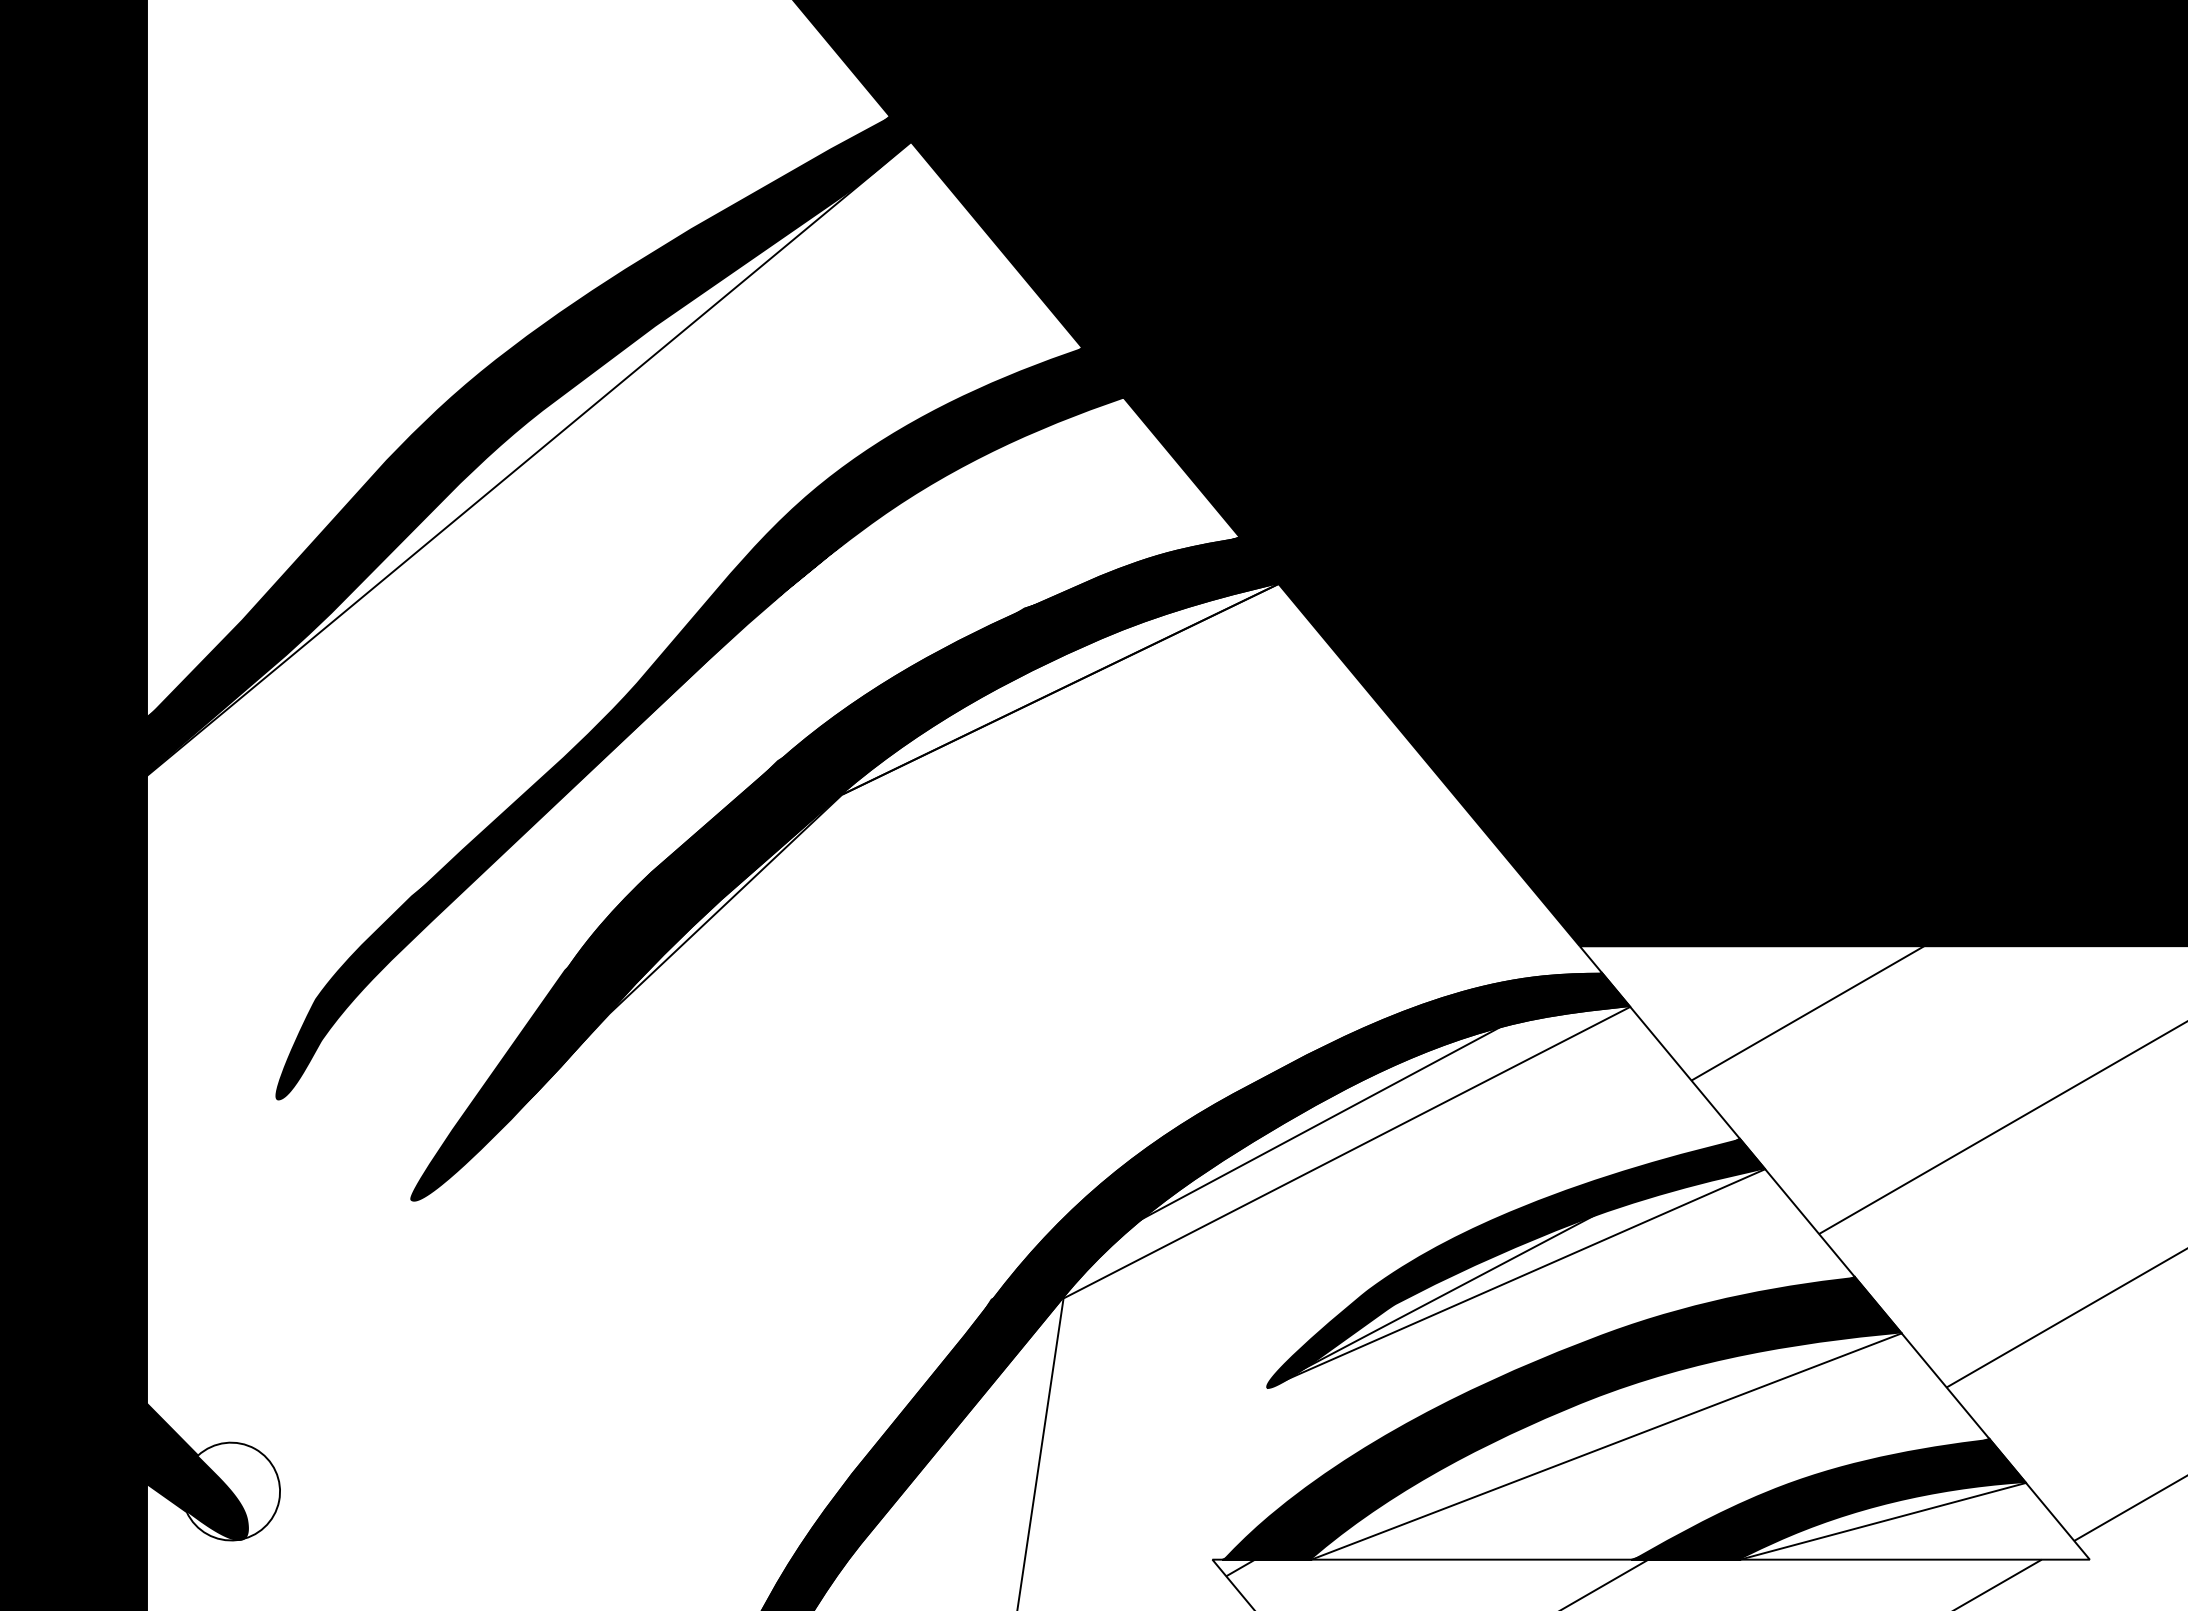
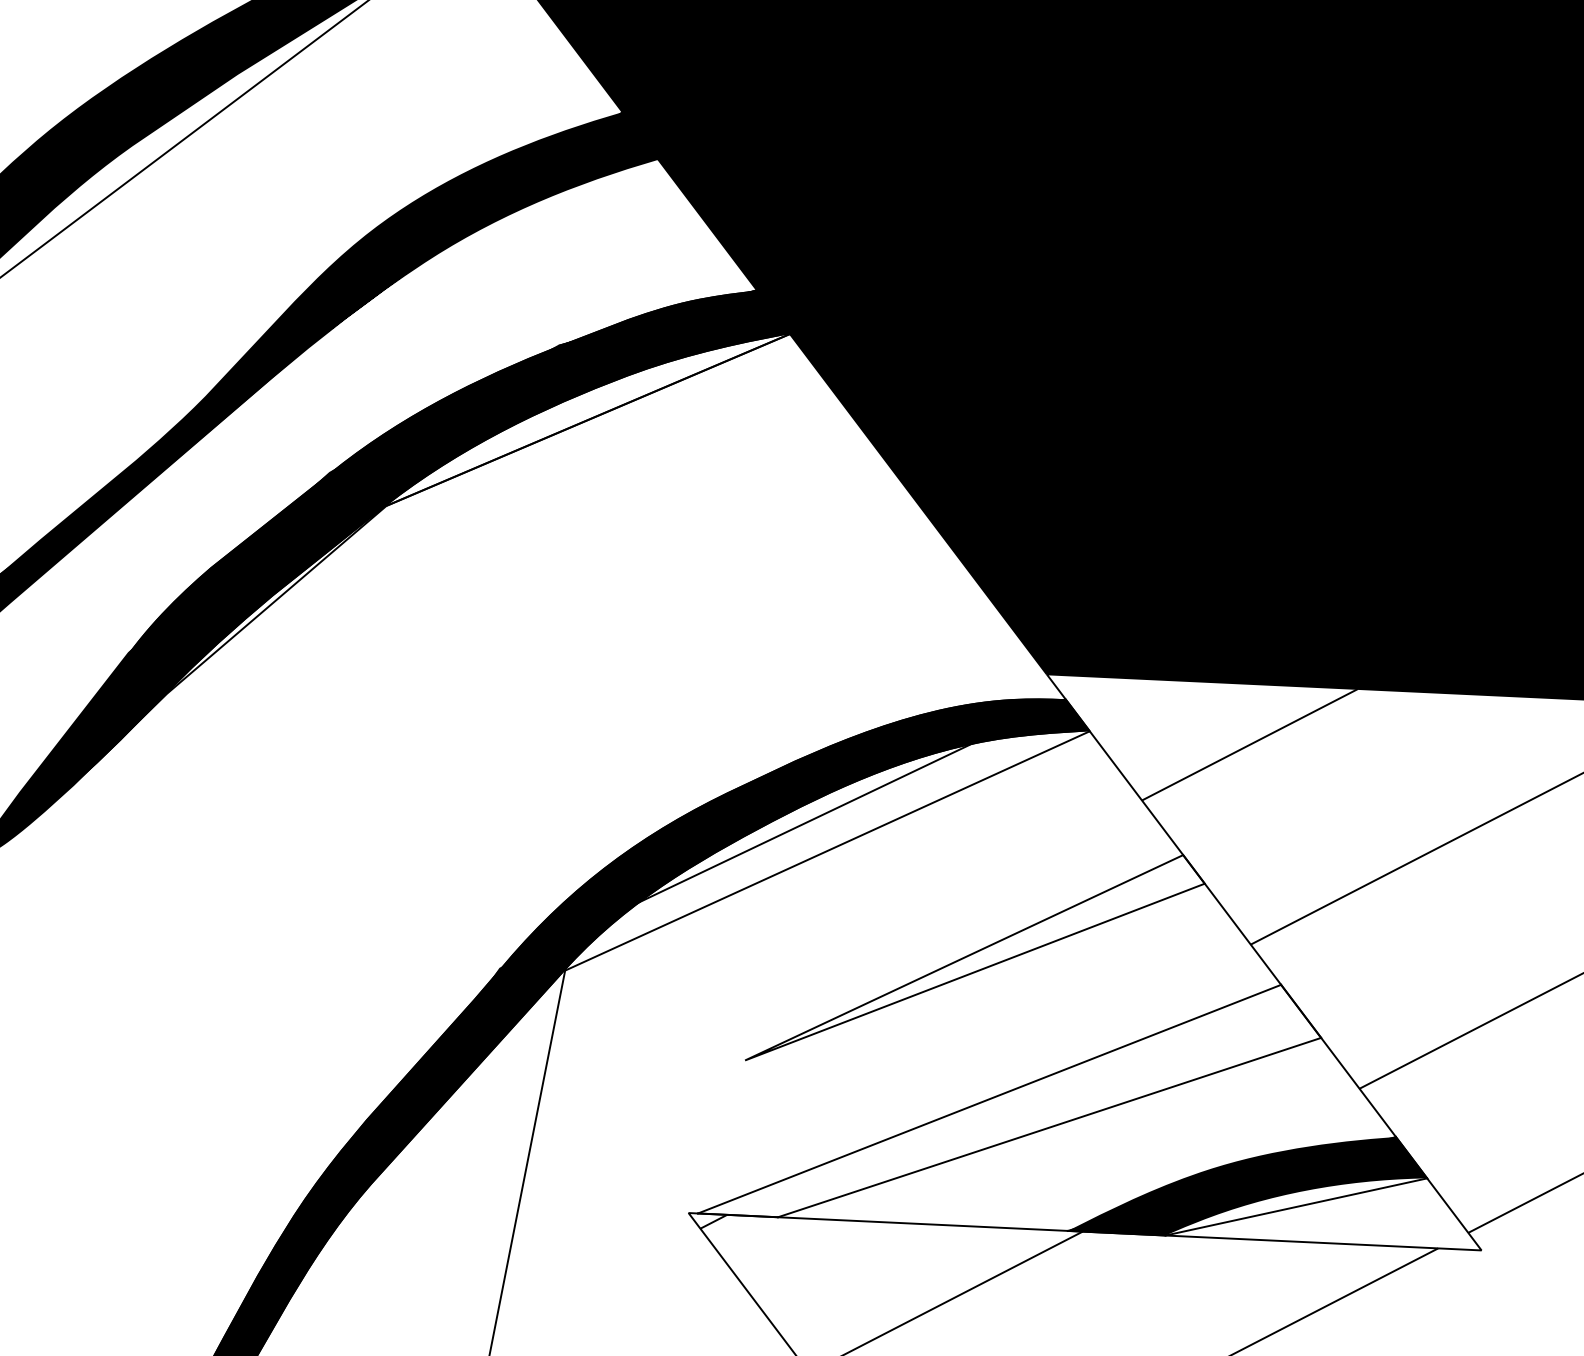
fill: (1515, 1263) -> (975, 958), removed
fill: (1561, 1417) -> (1010, 1099), removed

